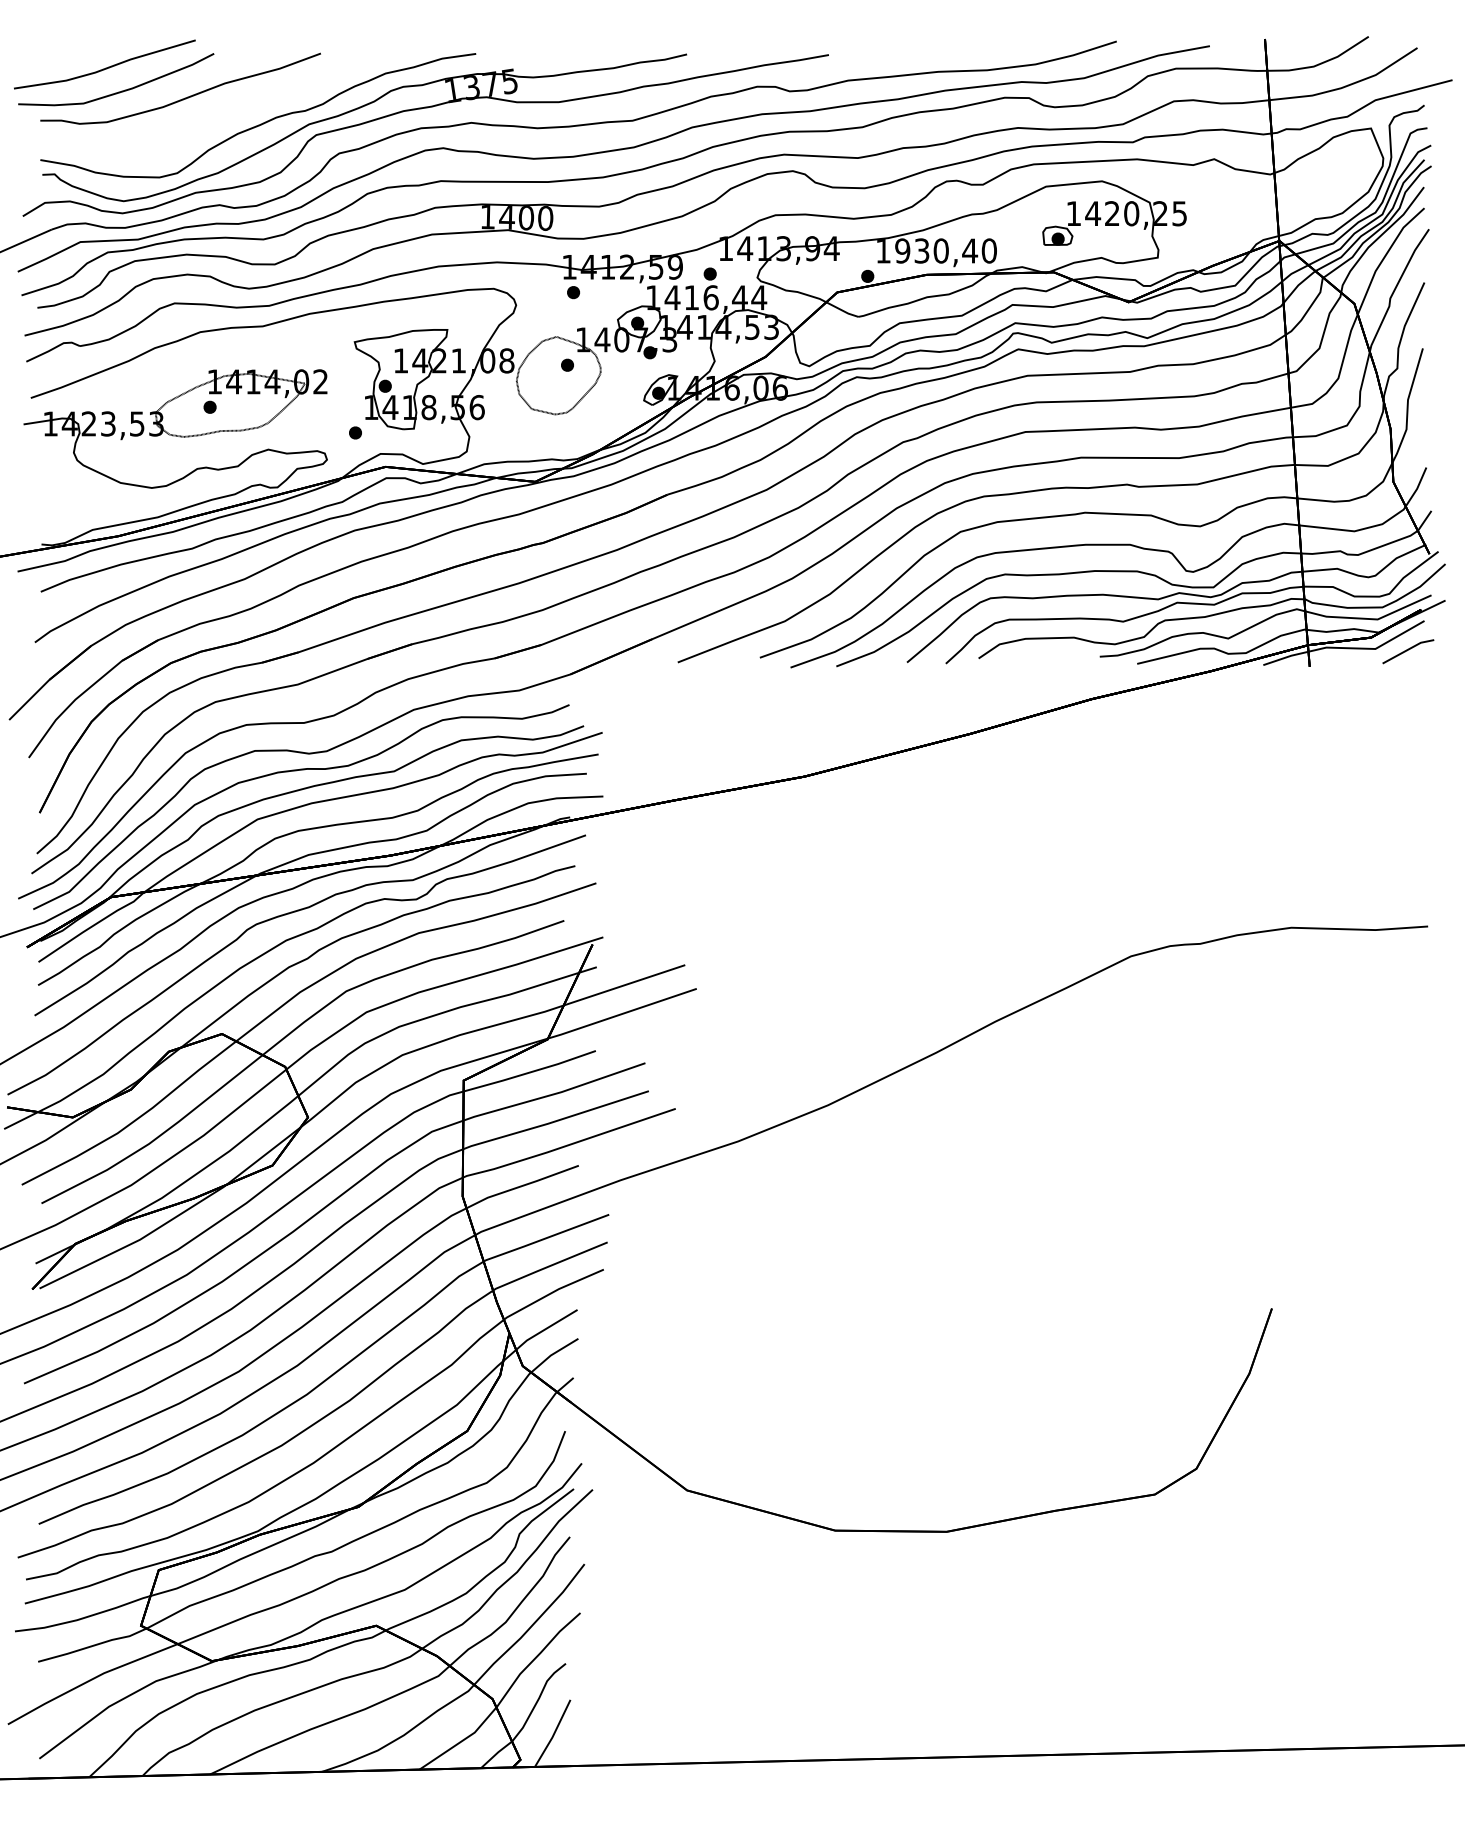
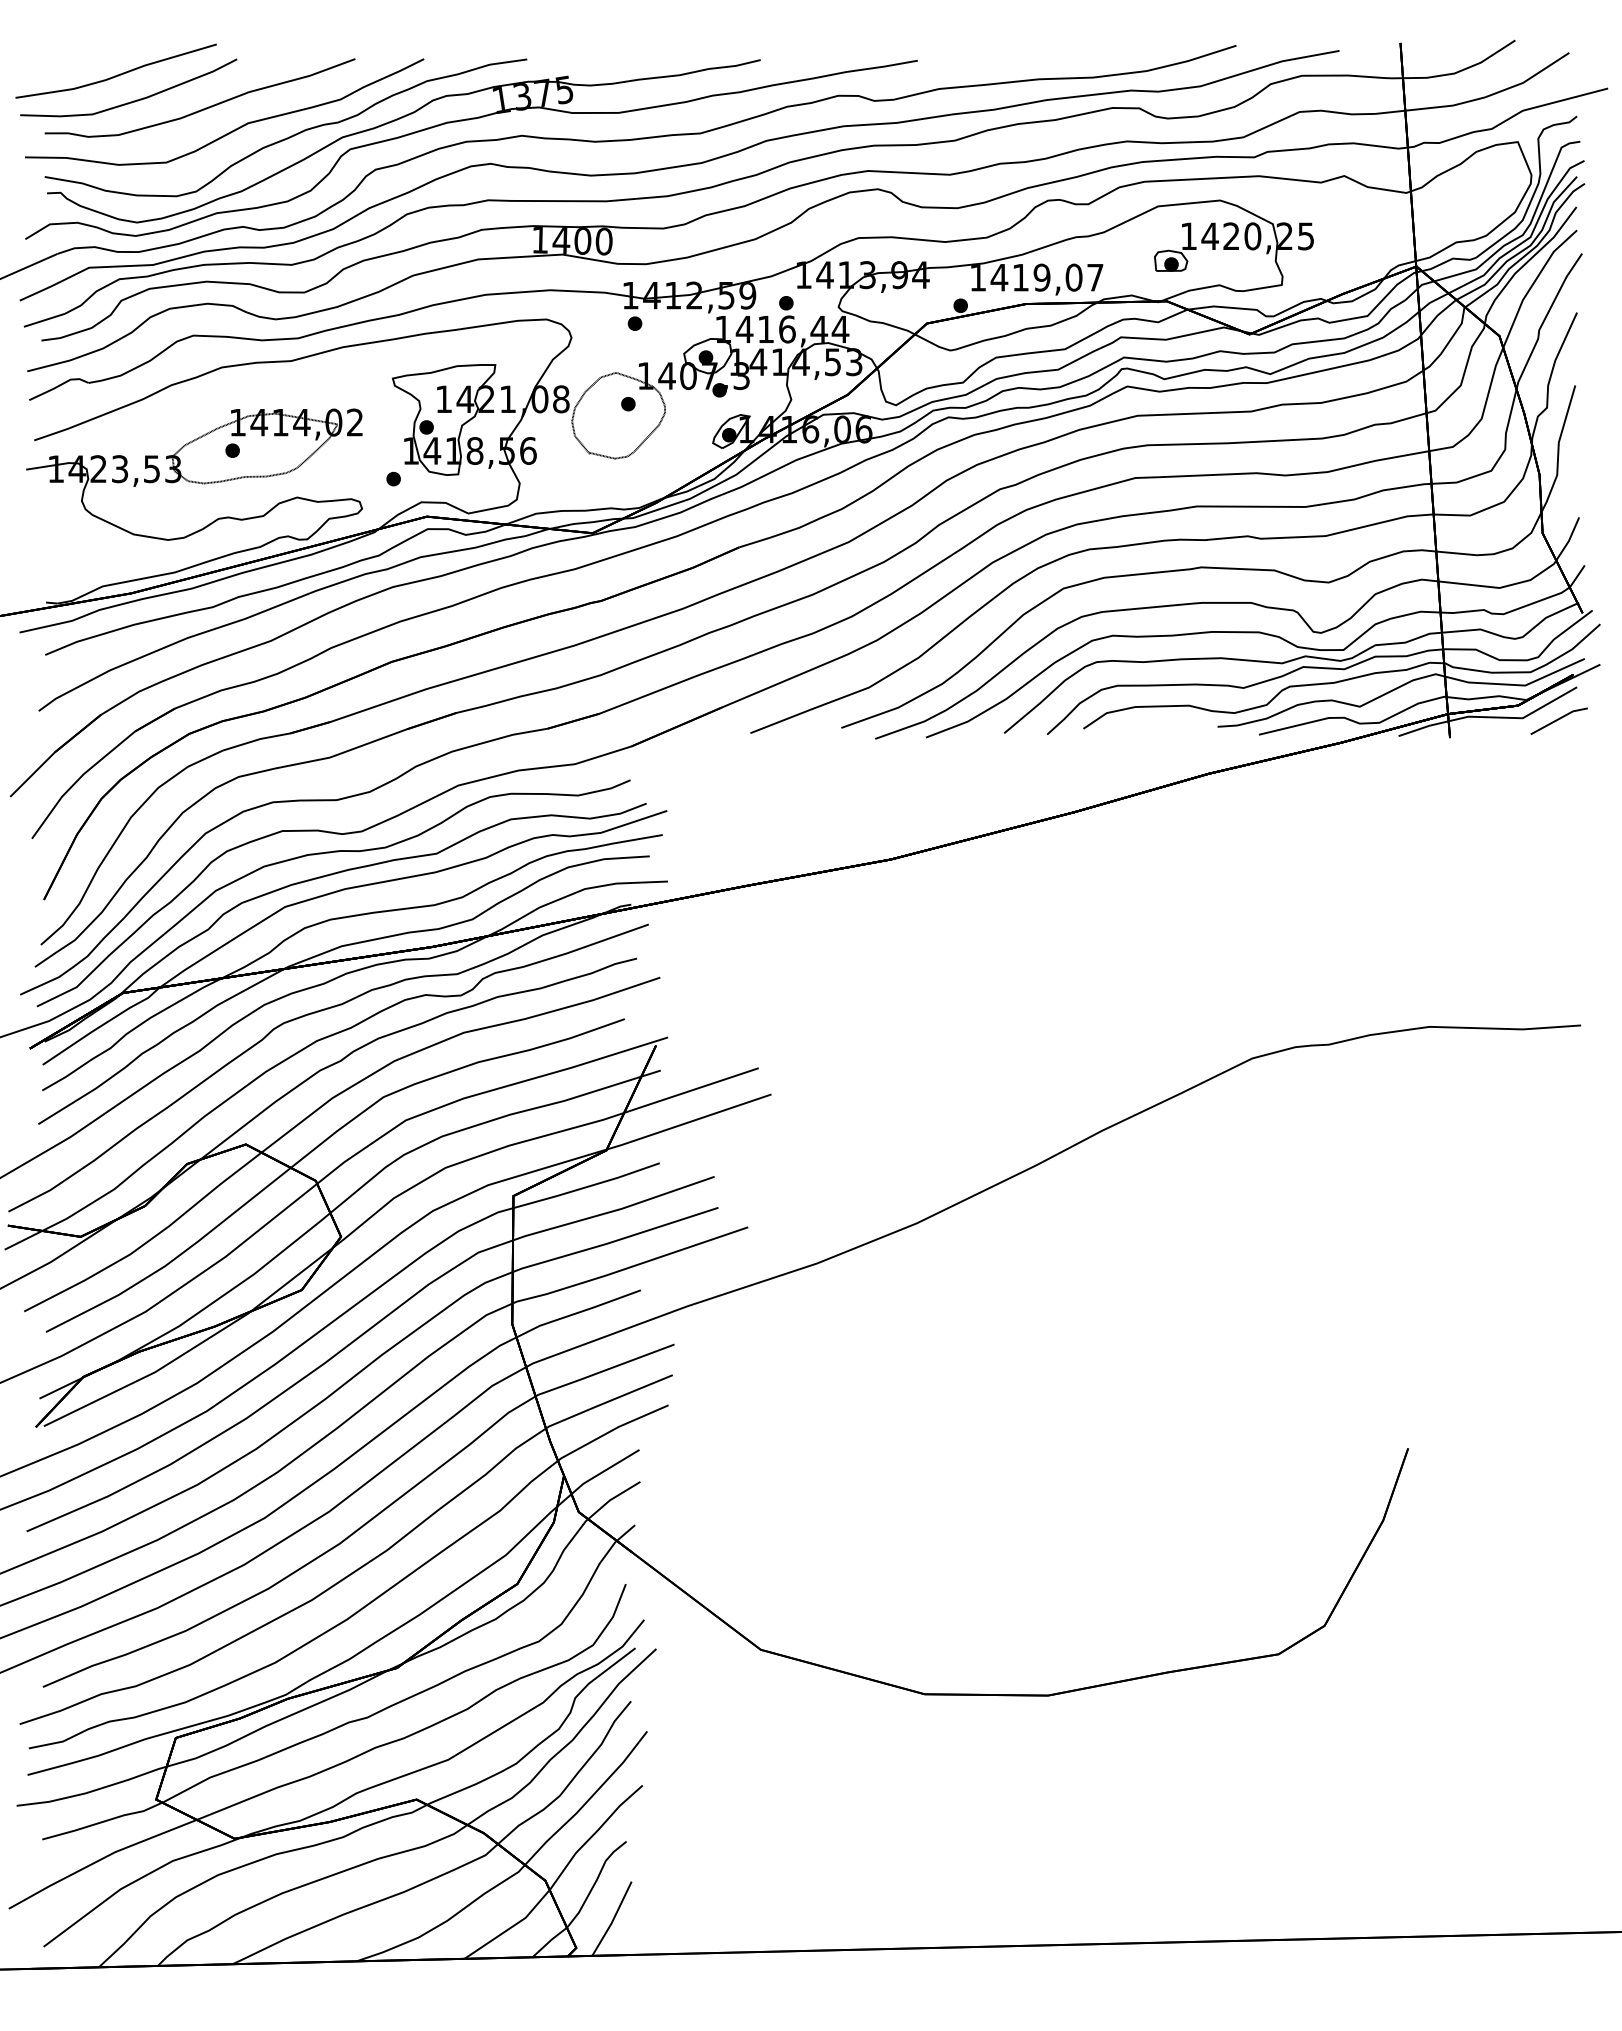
curve: (212, 116) -> (235, 128), added
text: (945, 250) -> (1046, 277), 1930,40 -> 1419,07

